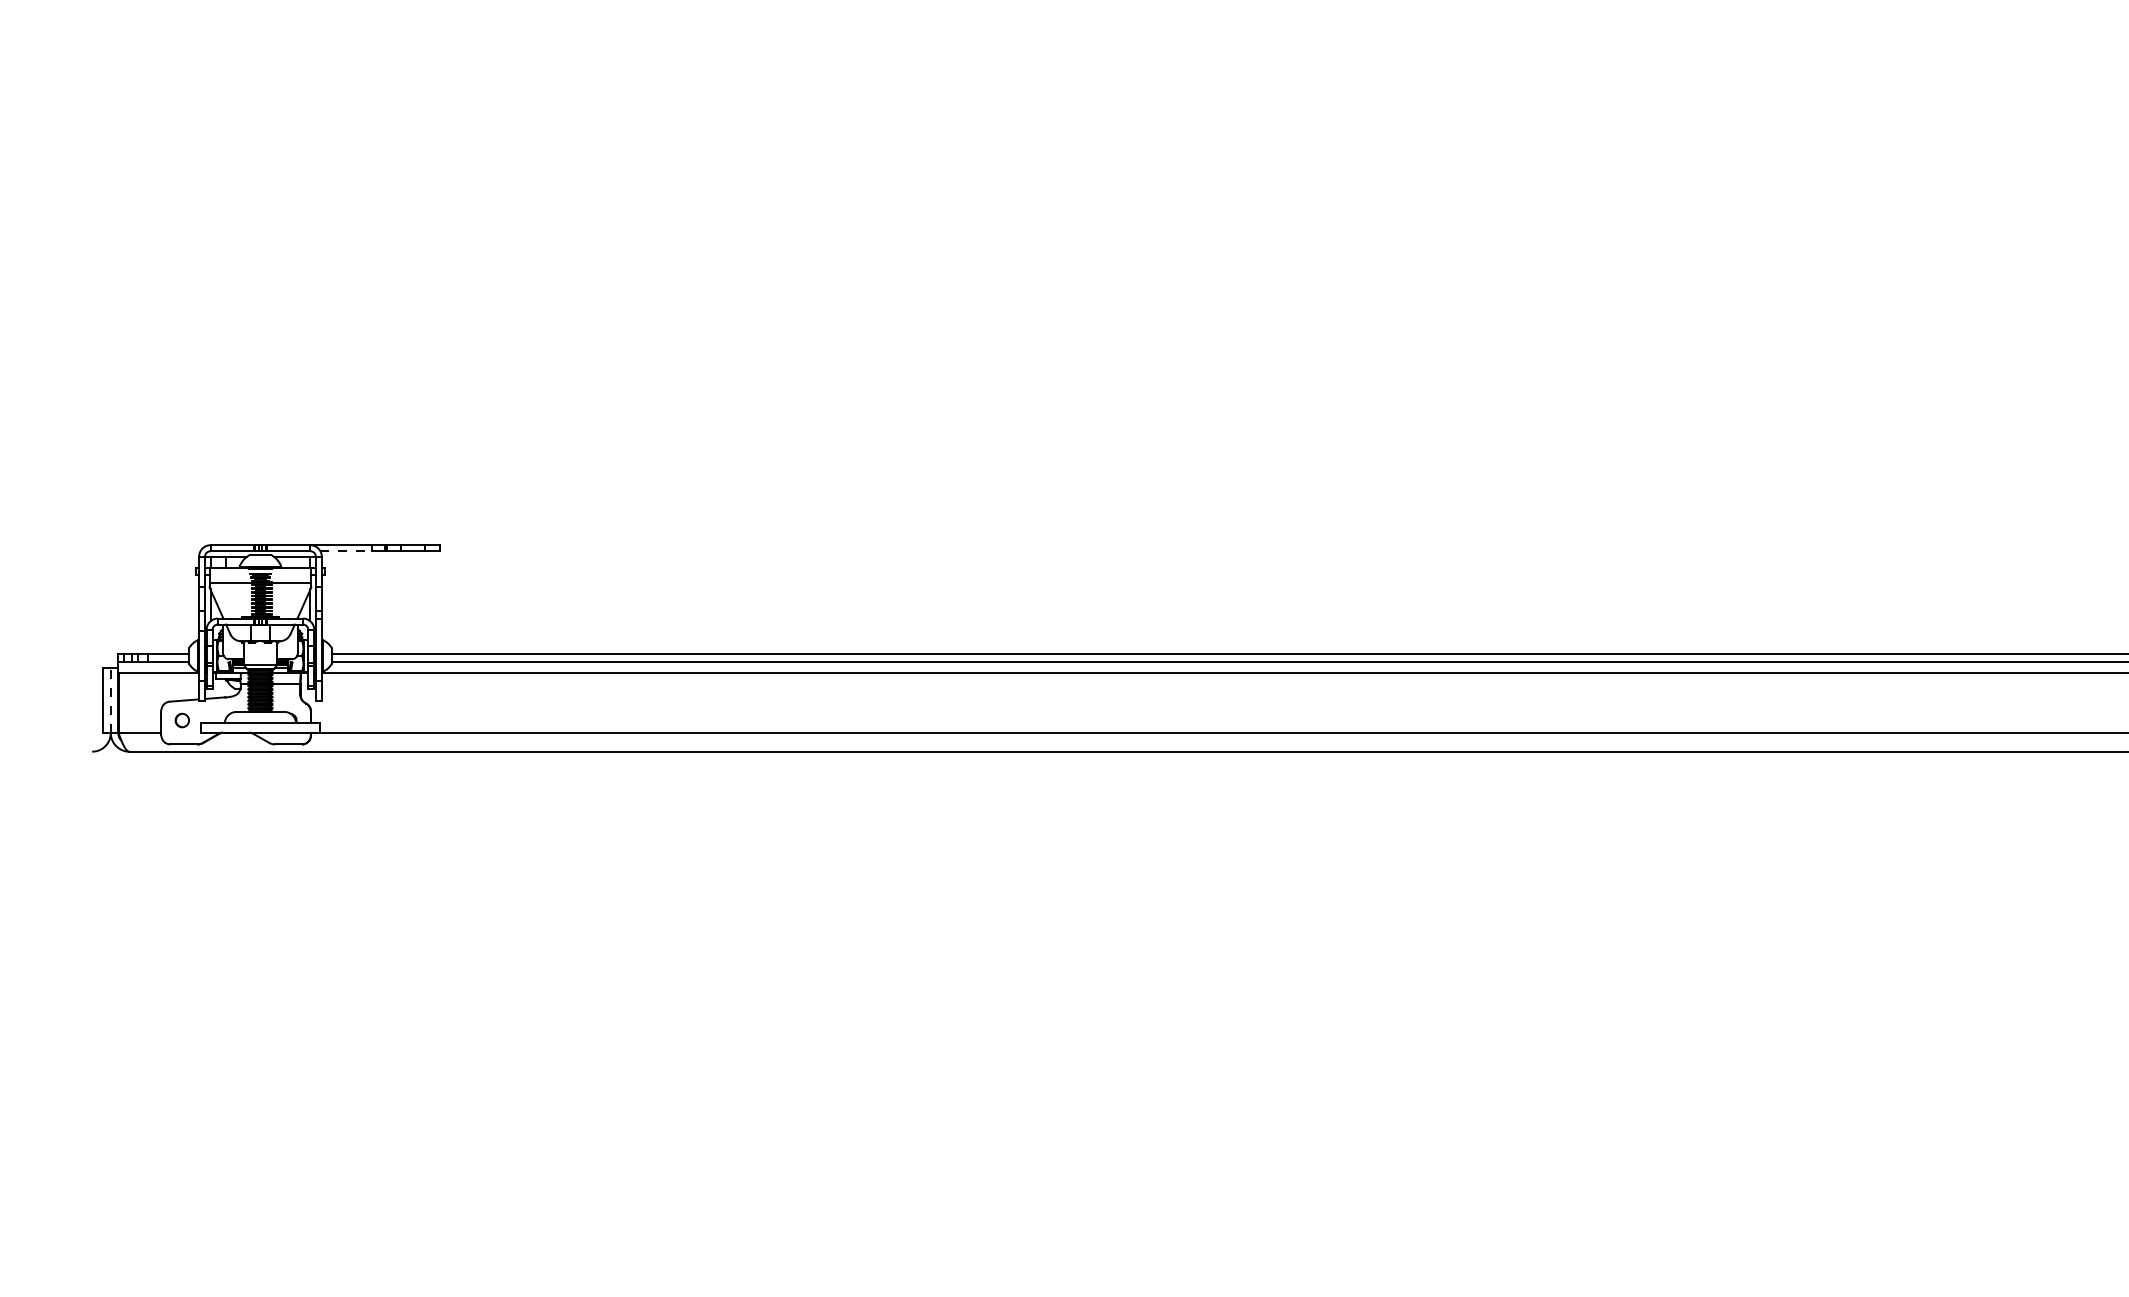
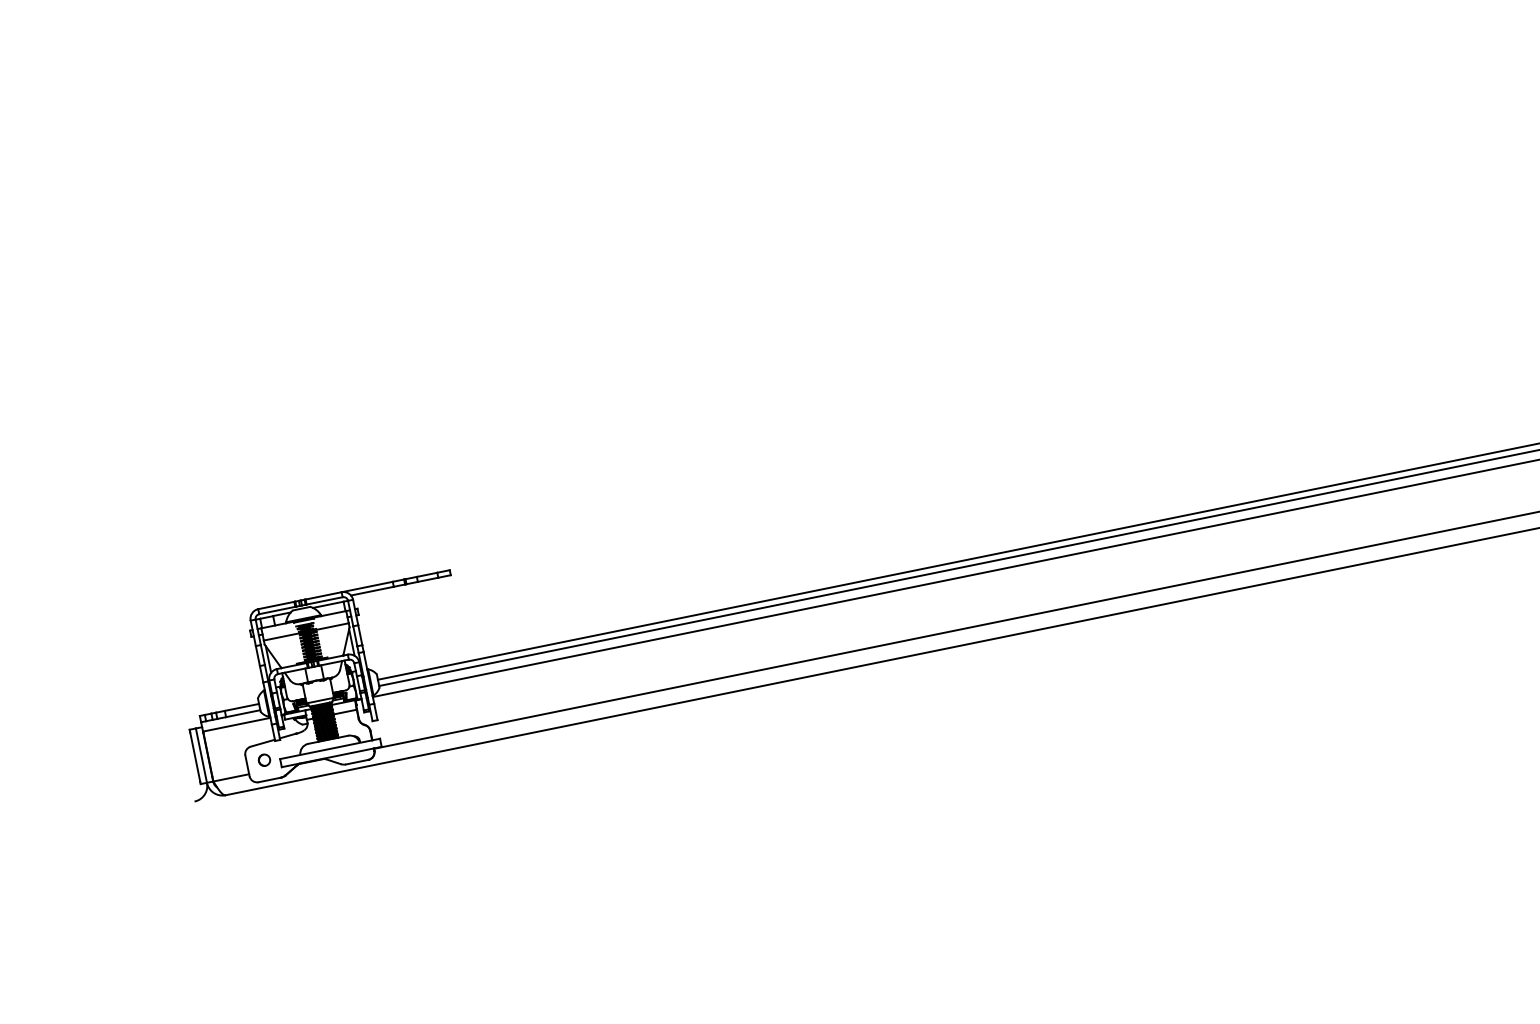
line: (346, 551) -> (372, 591), dashed -> solid
line: (110, 700) -> (201, 755), dashed -> solid

